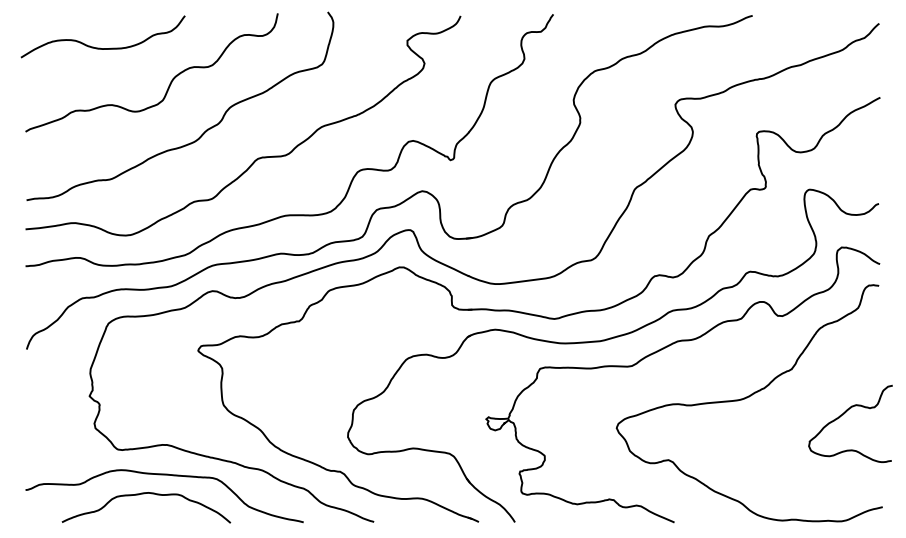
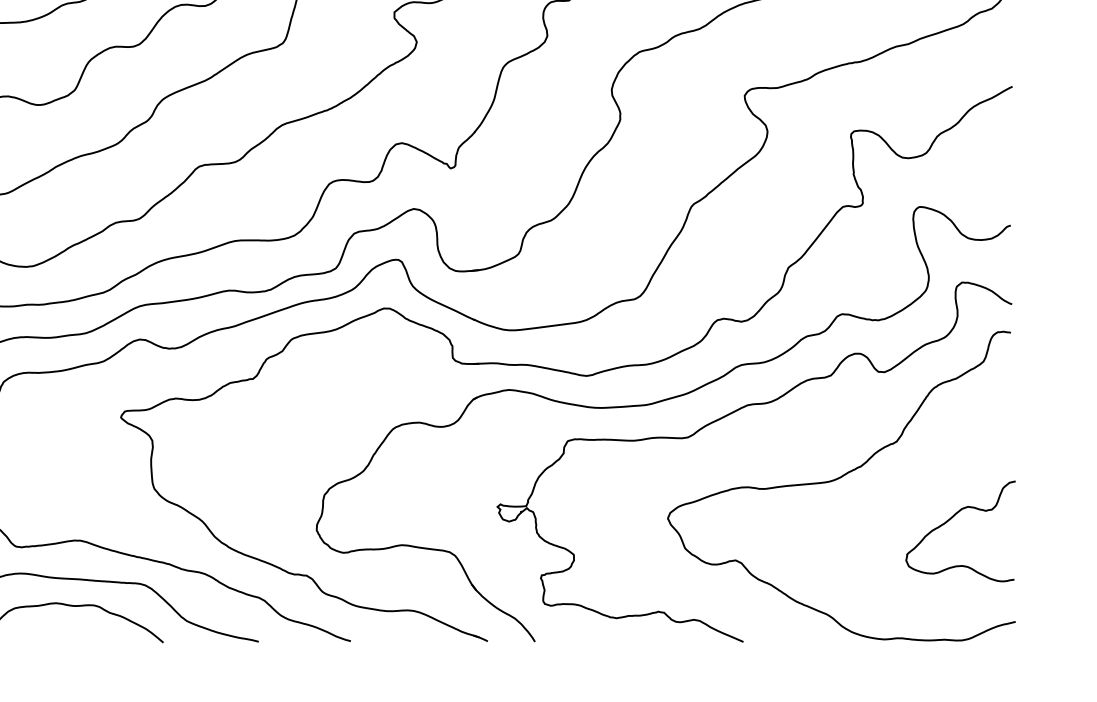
curve: (844, 414) -> (952, 519), moved

